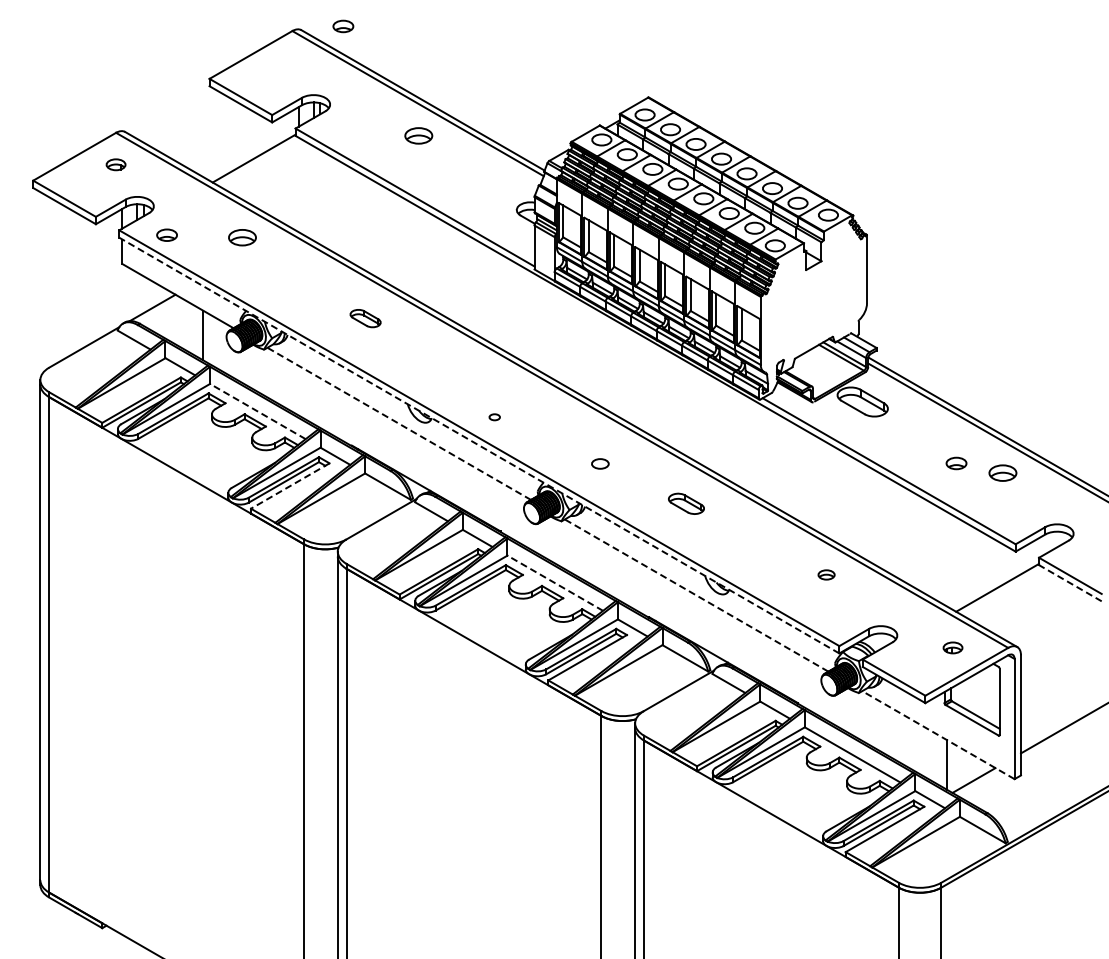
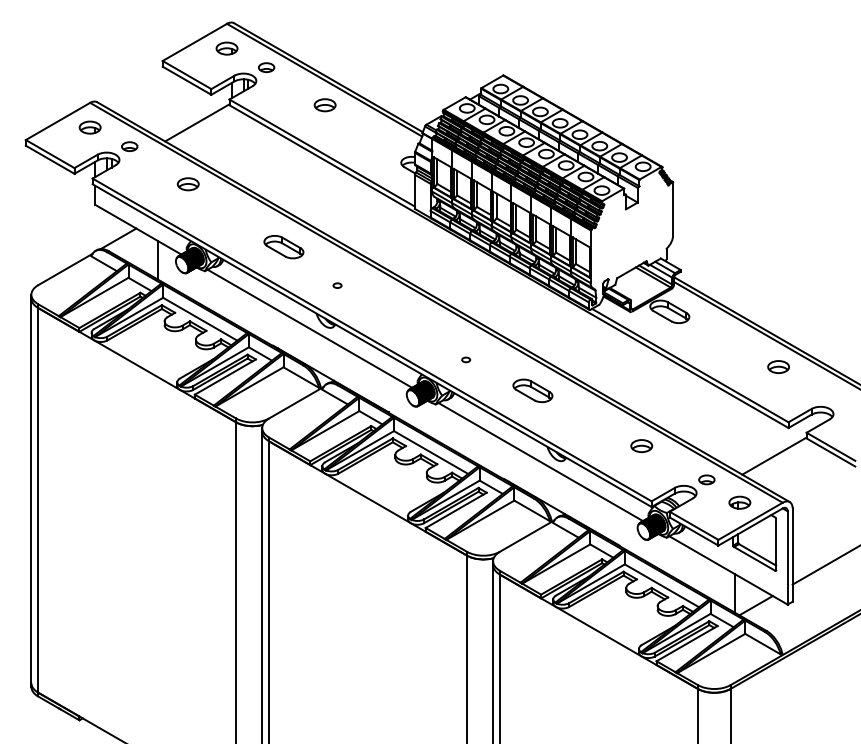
part: (343, 26) -> (266, 67), moved
part: (292, 62) -> (227, 48), added
part: (115, 164) -> (89, 127), size x1.43
part: (166, 234) -> (129, 146), moved
part: (365, 318) -> (283, 247), size x1.67
line: (257, 411) -> (199, 319), dashed -> solid
part: (494, 417) -> (337, 285), moved
line: (398, 423) -> (309, 328), dashed -> solid
line: (479, 445) -> (372, 345), dashed -> solid
part: (600, 463) -> (466, 359), size x0.62
part: (956, 463) -> (706, 479), moved
line: (289, 486) -> (224, 377), dashed -> solid
part: (686, 503) -> (532, 390), size x1.43
part: (826, 574) -> (641, 445), size x1.67
line: (1069, 582) -> (830, 451), dashed -> solid
line: (554, 583) -> (430, 452), dashed -> solid
line: (696, 595) -> (540, 462), dashed -> solid
part: (952, 647) -> (739, 502), size x1.43
line: (938, 735) -> (728, 570), dashed -> solid

